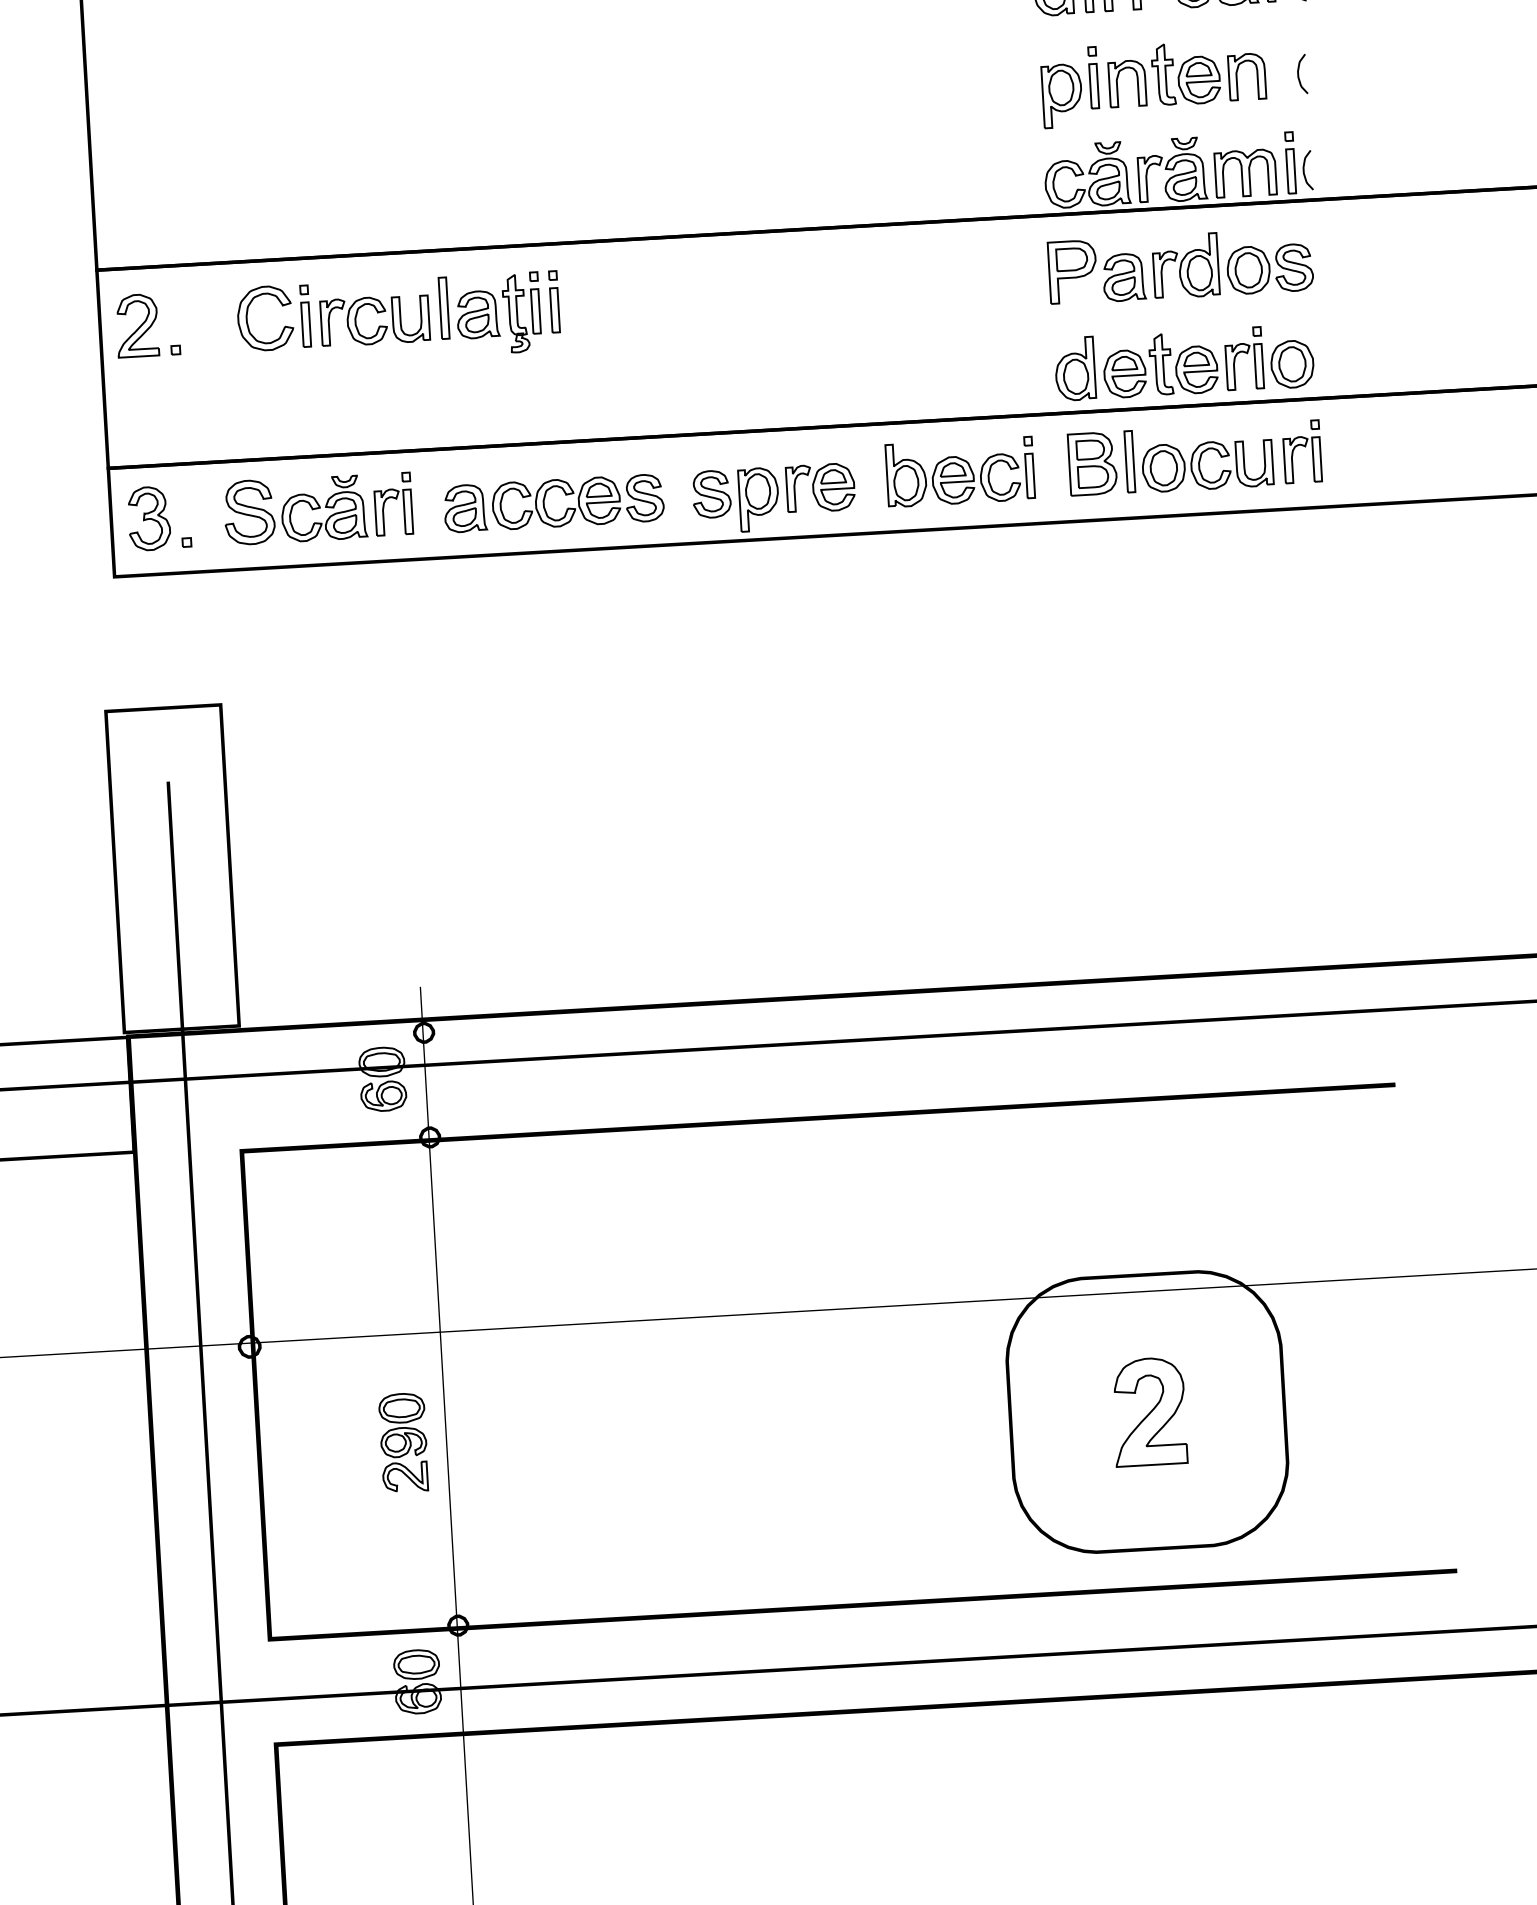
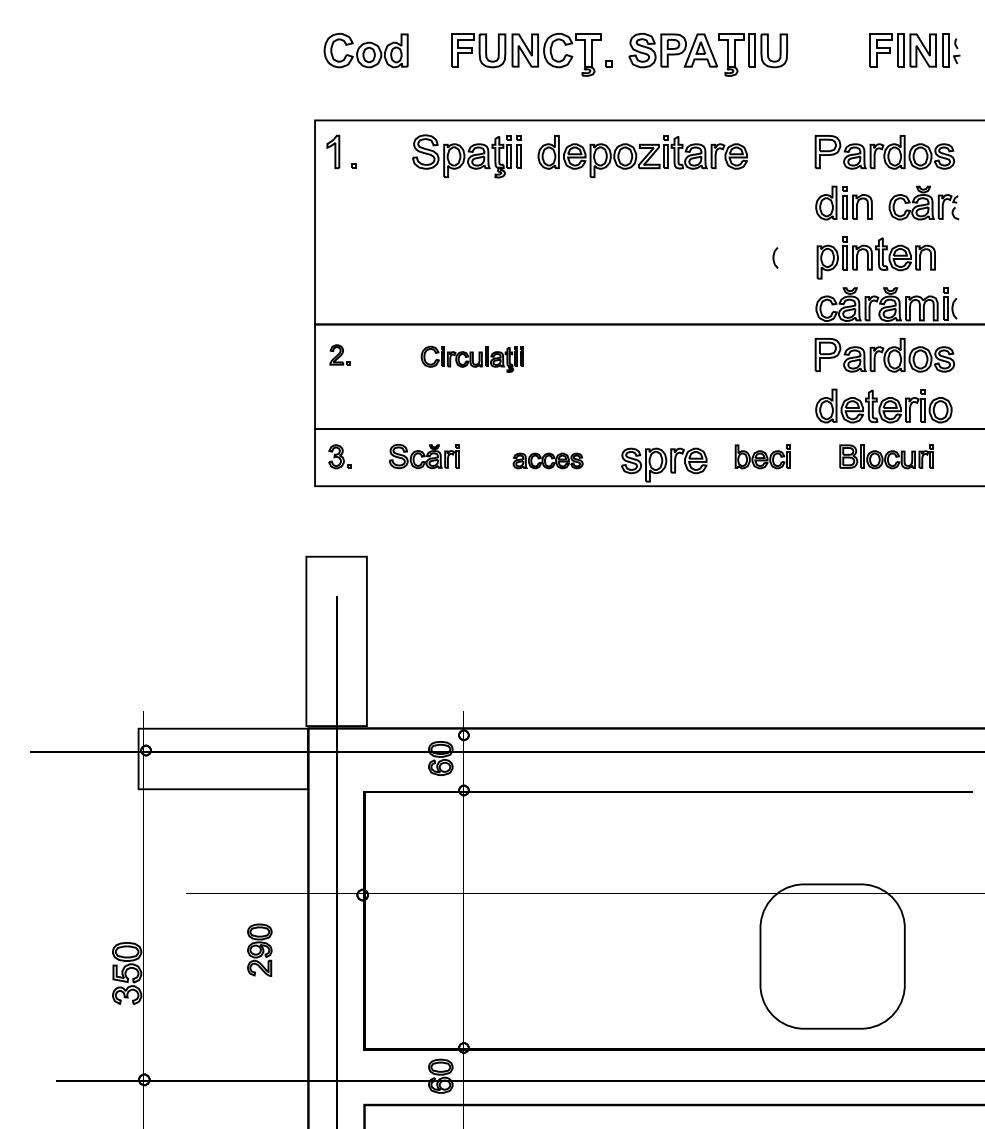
curve: (1300, 73) -> (774, 257), moved
part: (399, 319) -> (472, 359), size x0.6
part: (146, 324) -> (339, 354), size x0.6
part: (1194, 458) -> (886, 456), size x0.7
part: (959, 471) -> (762, 456), size x0.7
part: (552, 502) -> (547, 460), size x0.6
part: (316, 508) -> (423, 456), size x0.7
part: (157, 517) -> (339, 456), size x0.7
part: (1148, 1411) -> (833, 956), removed
part: (403, 1441) -> (259, 949), moved

